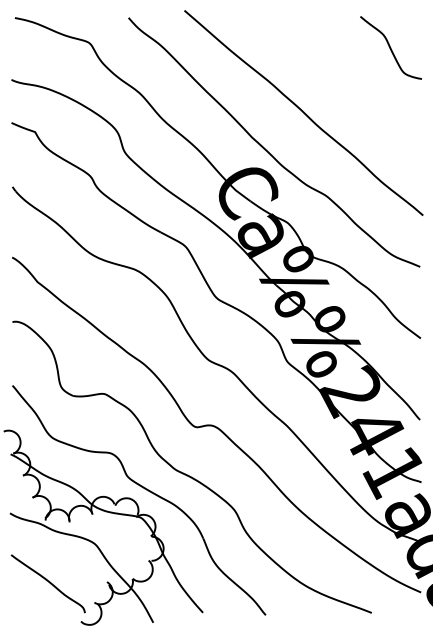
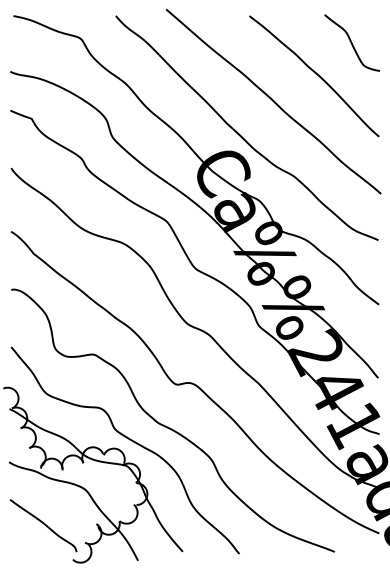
curve: (350, 82) -> (315, 74), added

